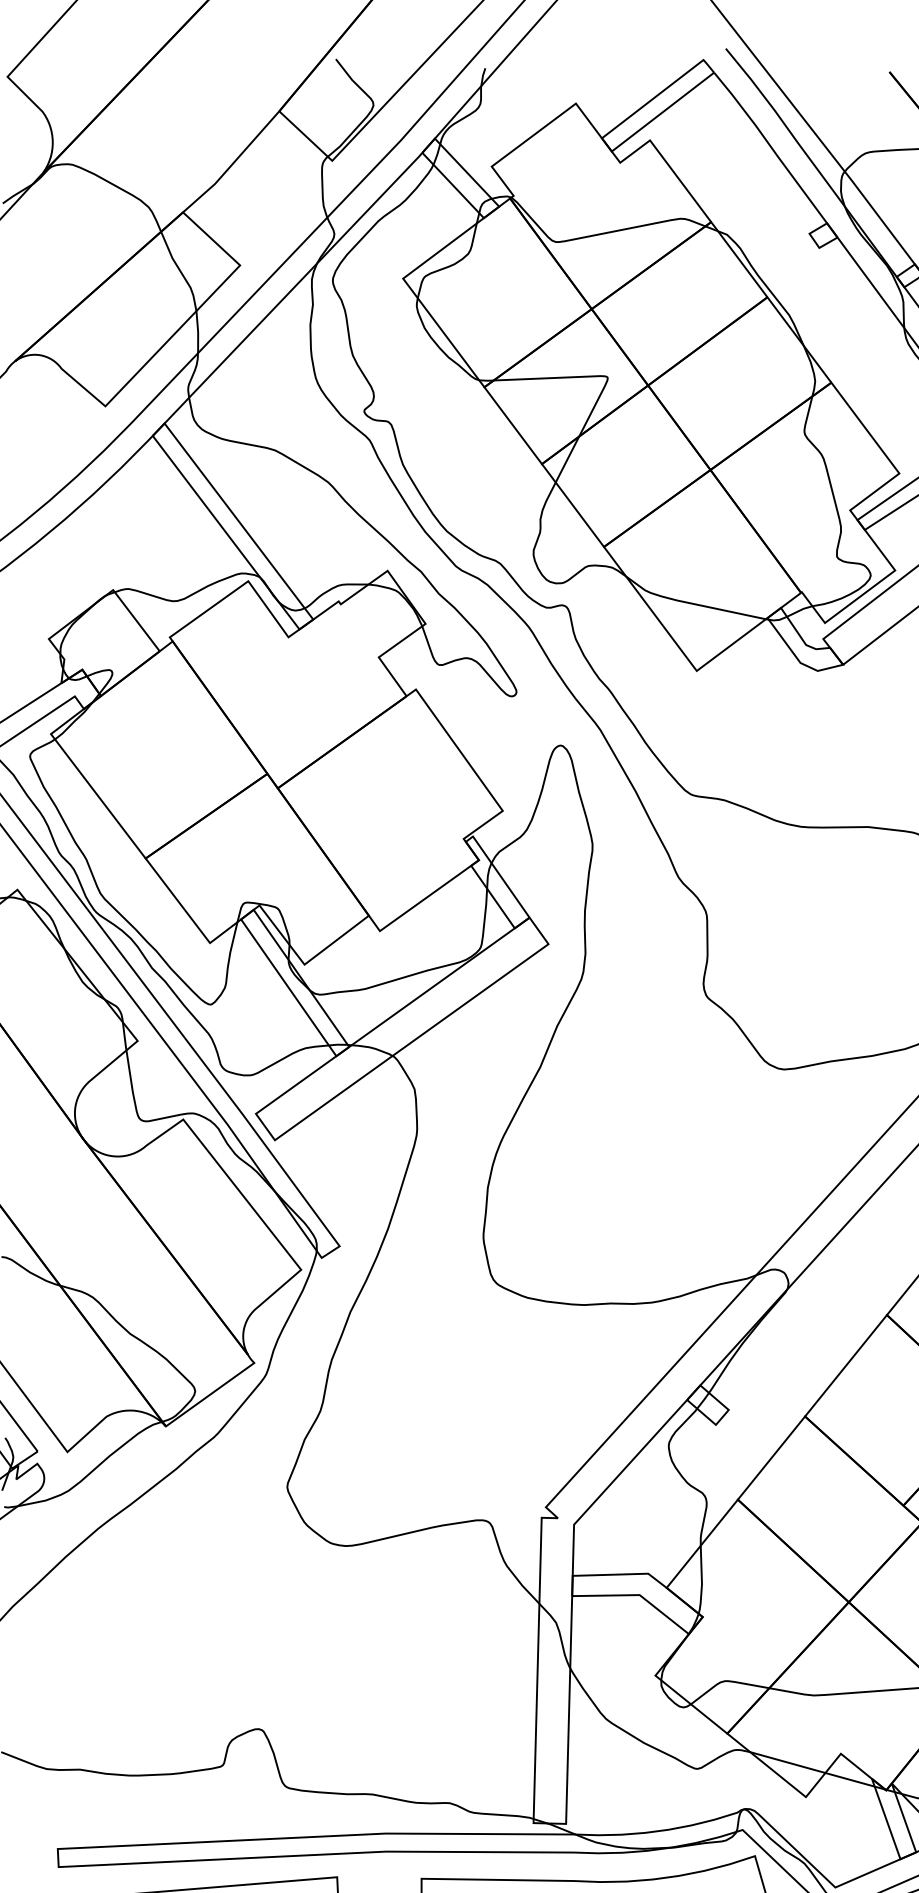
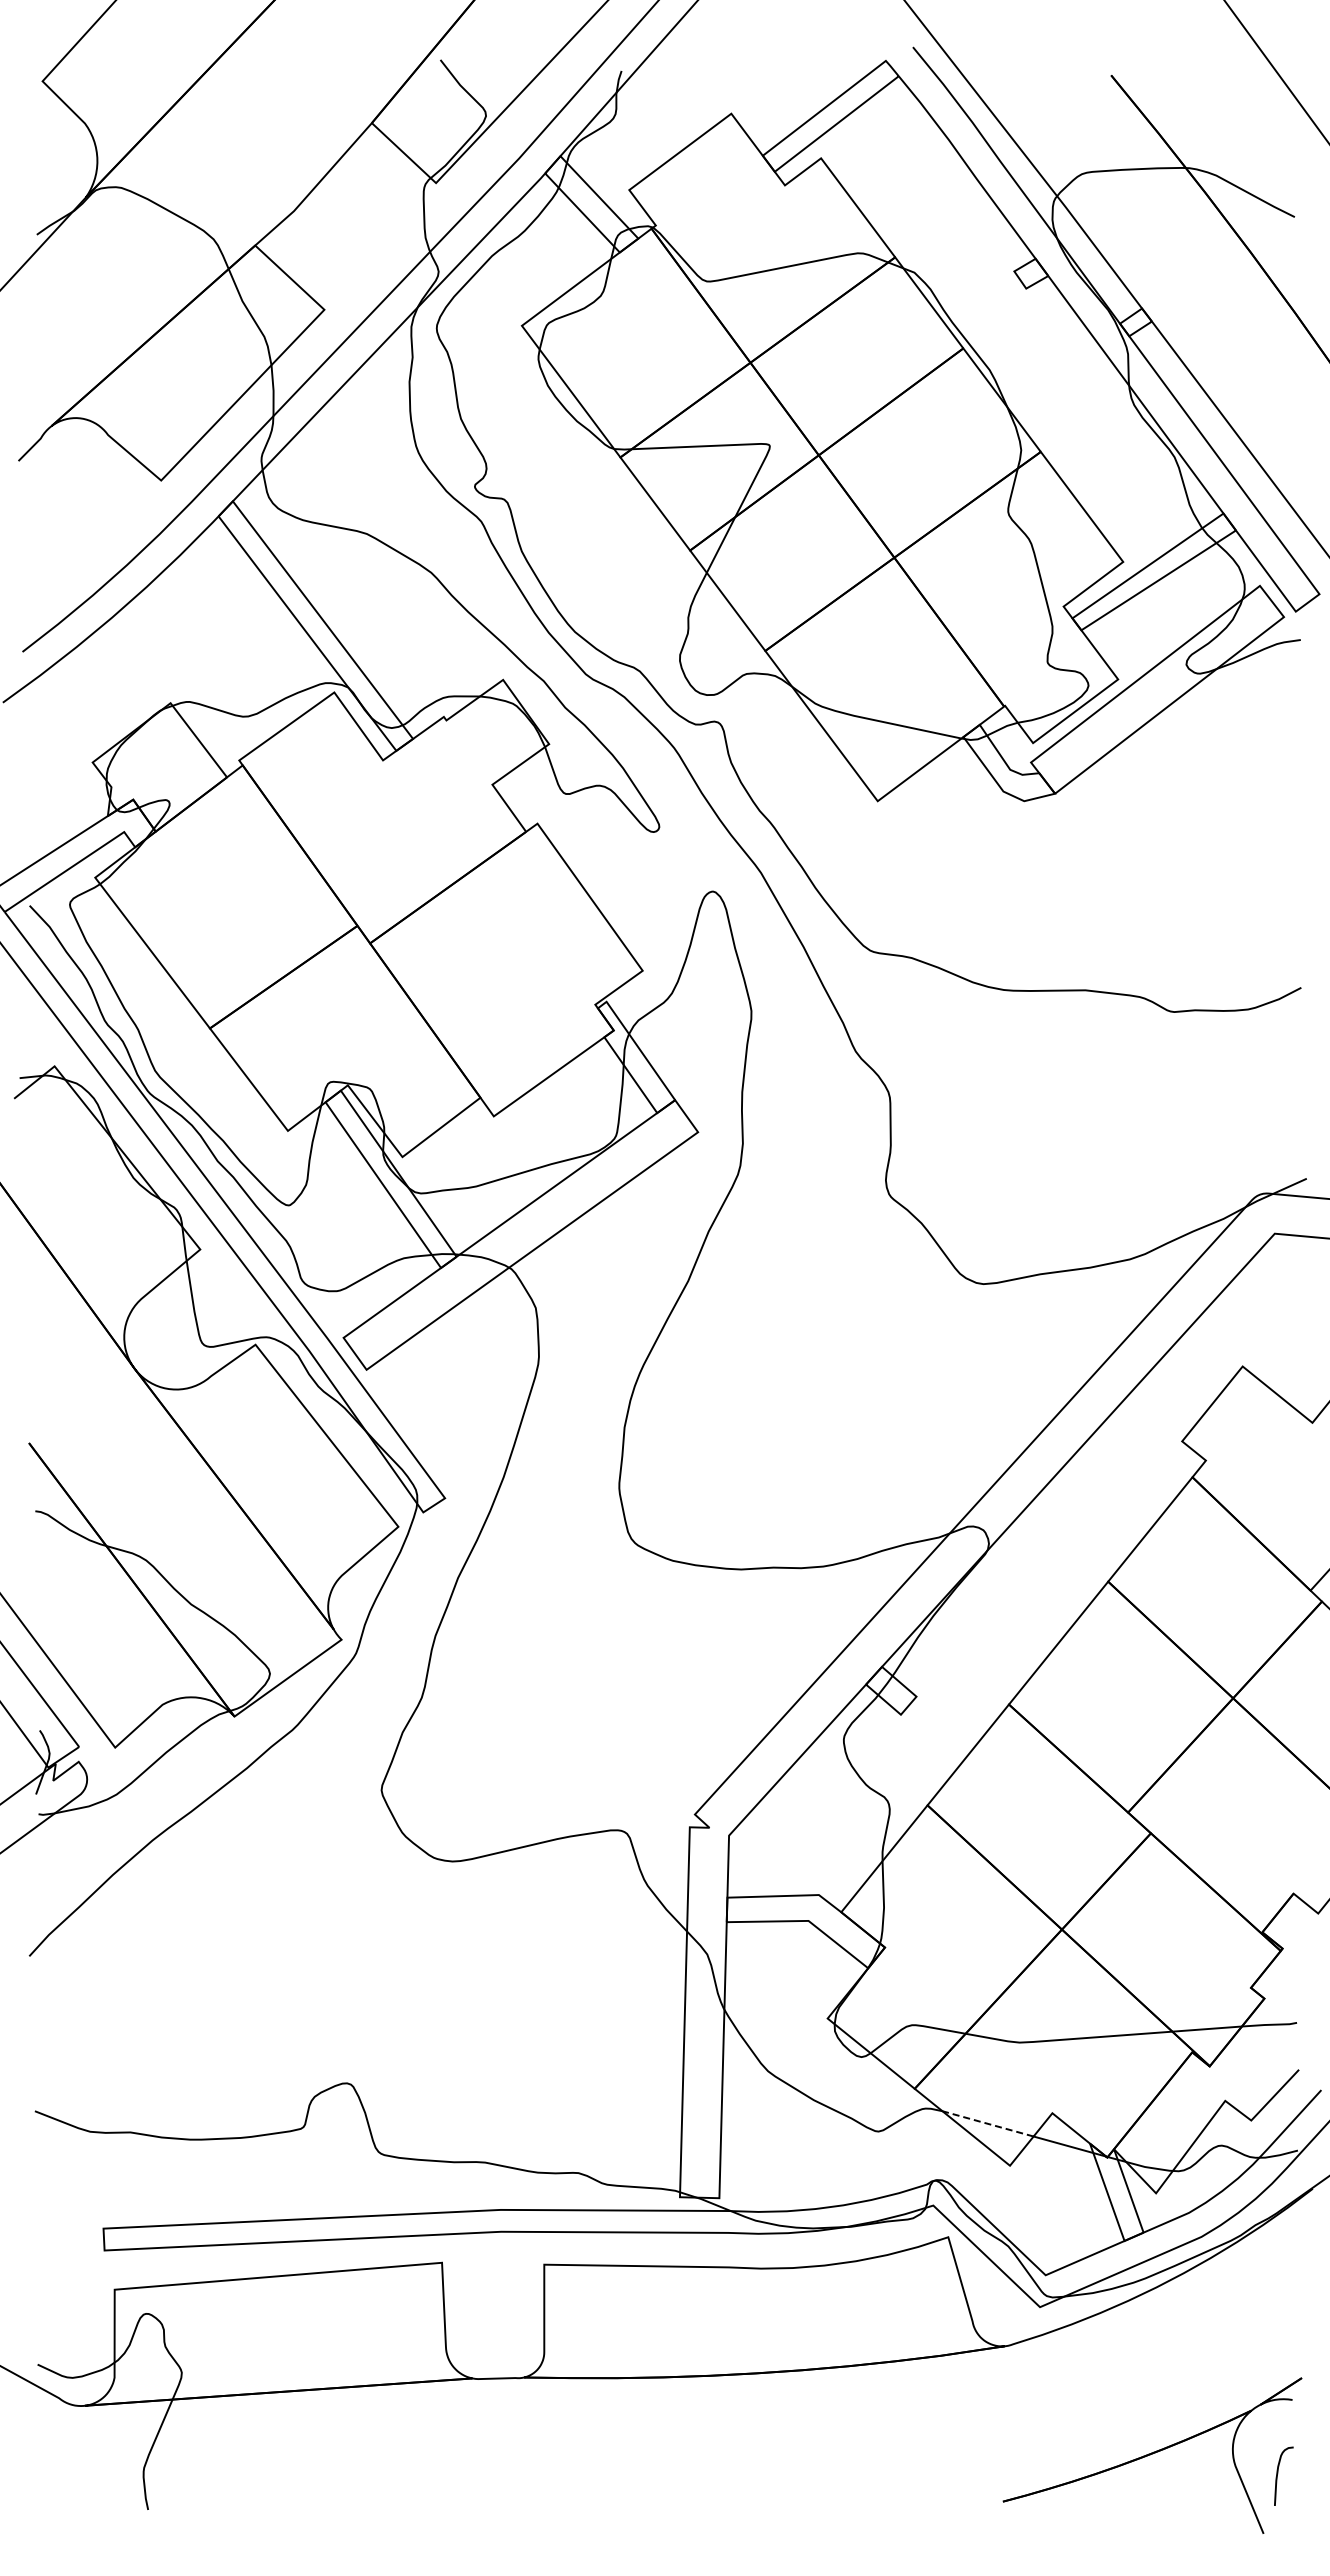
line: (787, 1762) -> (987, 2123), solid -> dashed

